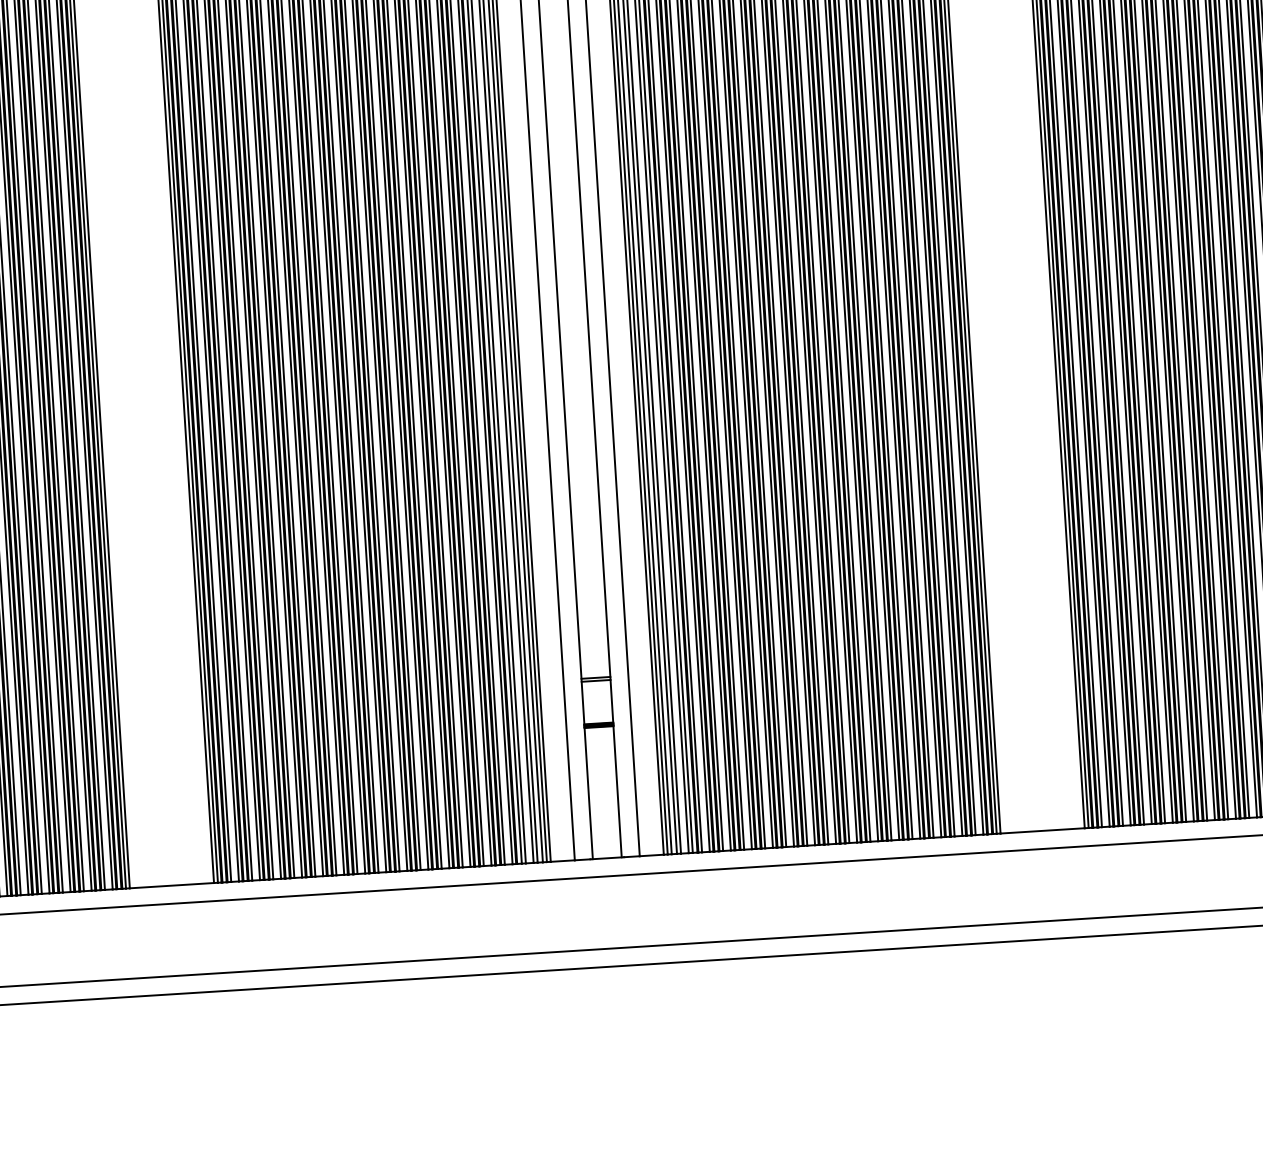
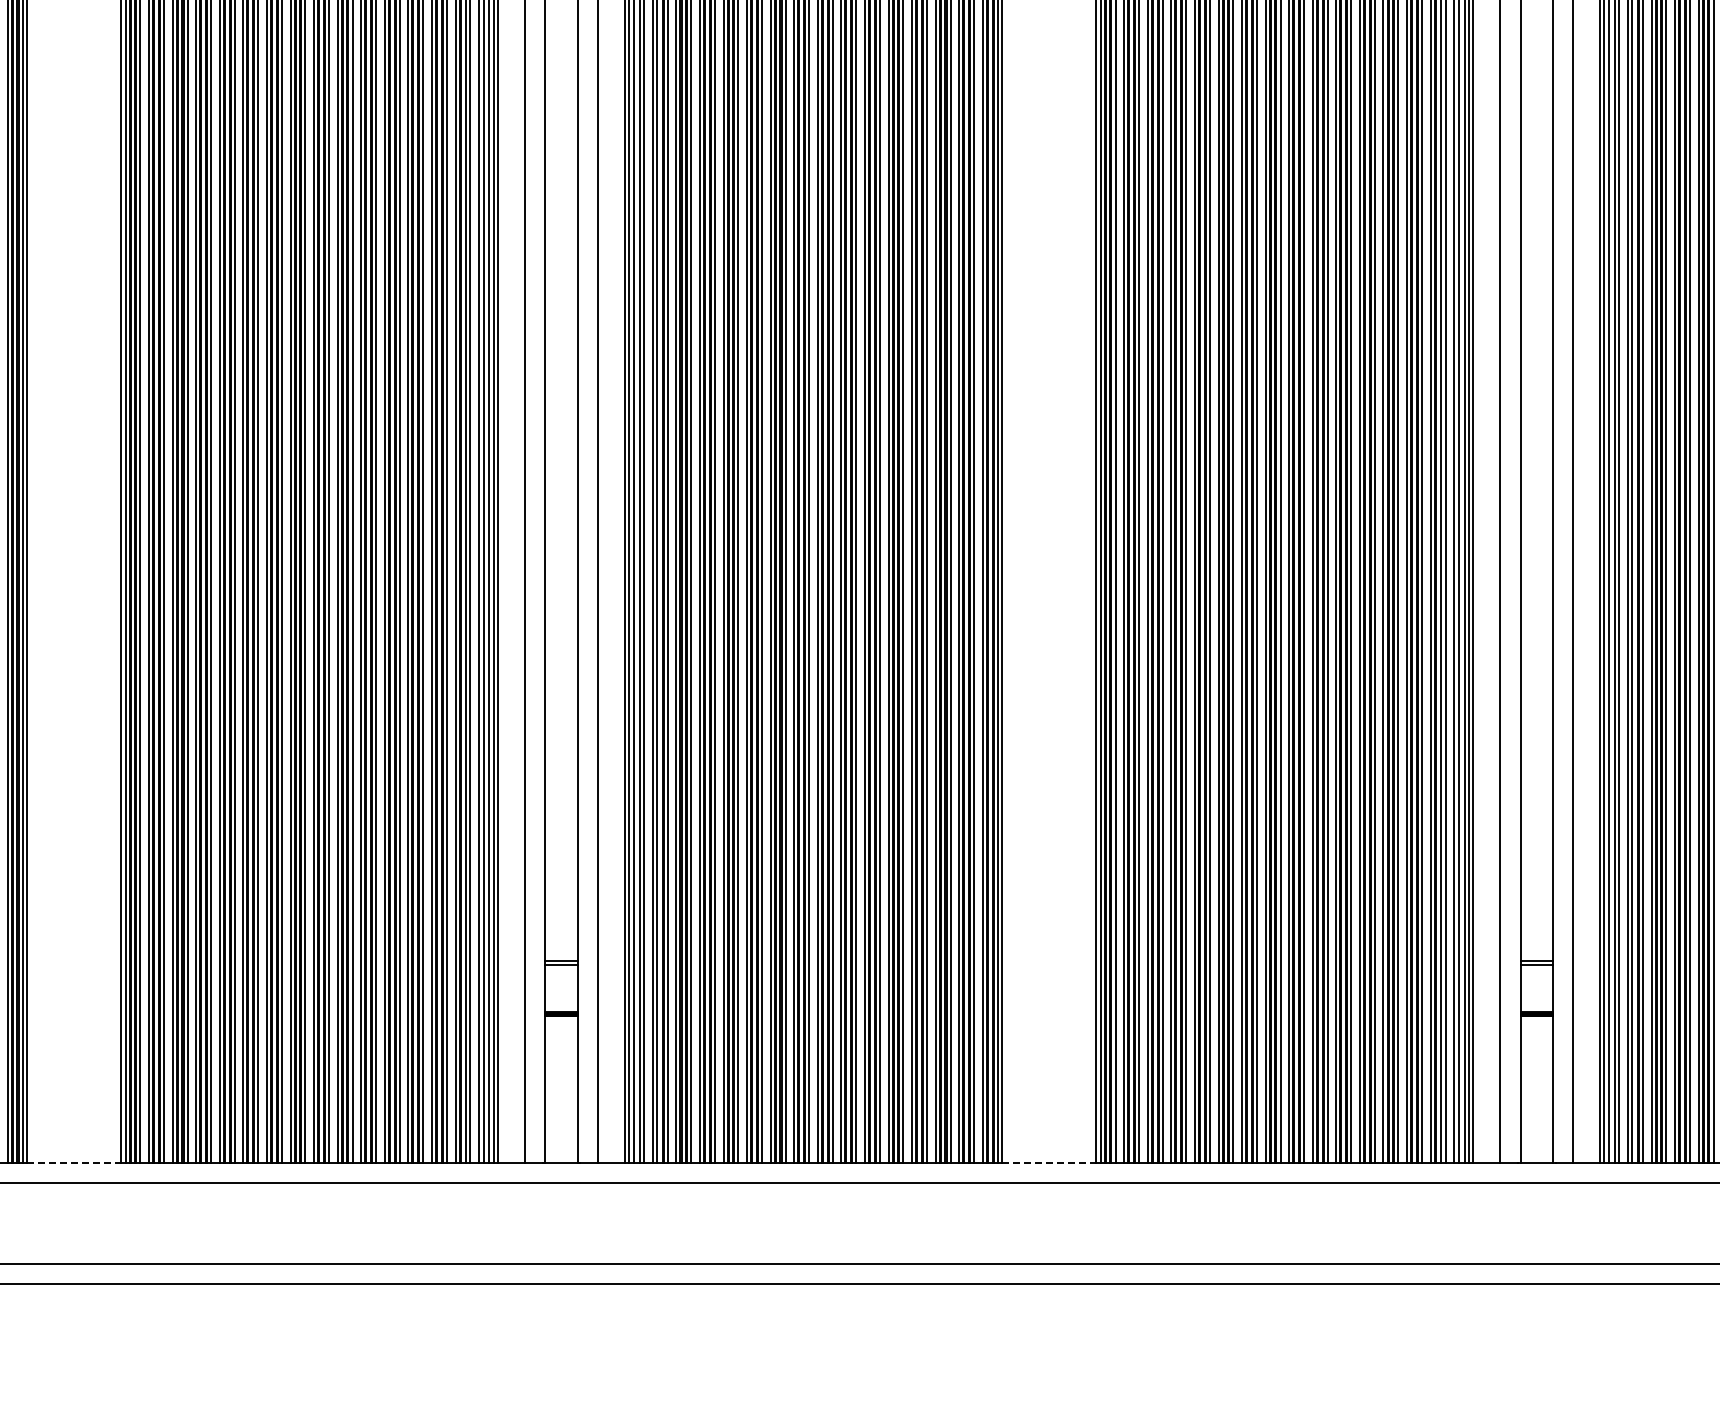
line: (1042, 831) -> (1049, 1163), solid -> dashed
line: (172, 885) -> (74, 1163), solid -> dashed

